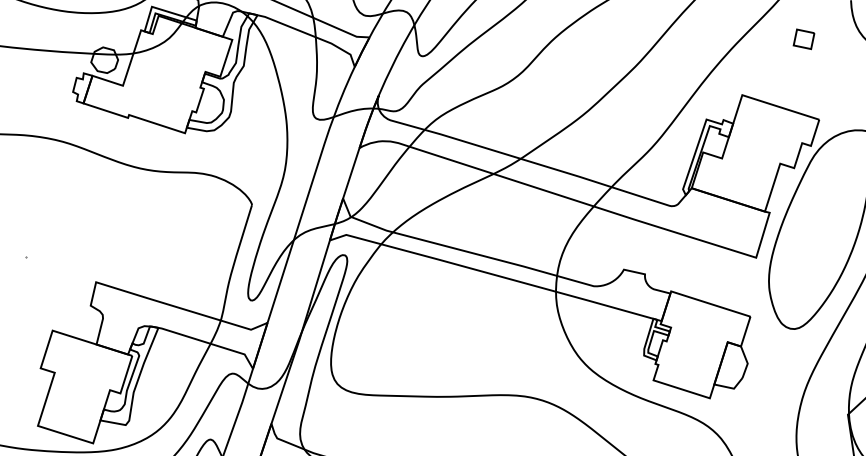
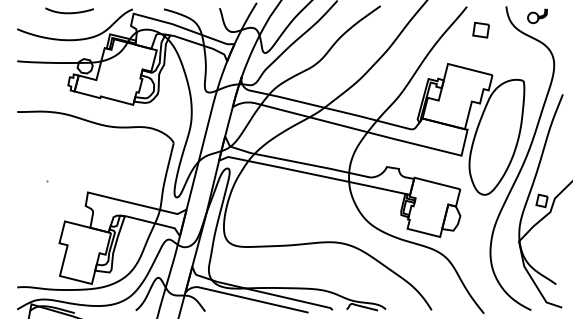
part: (803, 38) -> (480, 29), size x1.4

